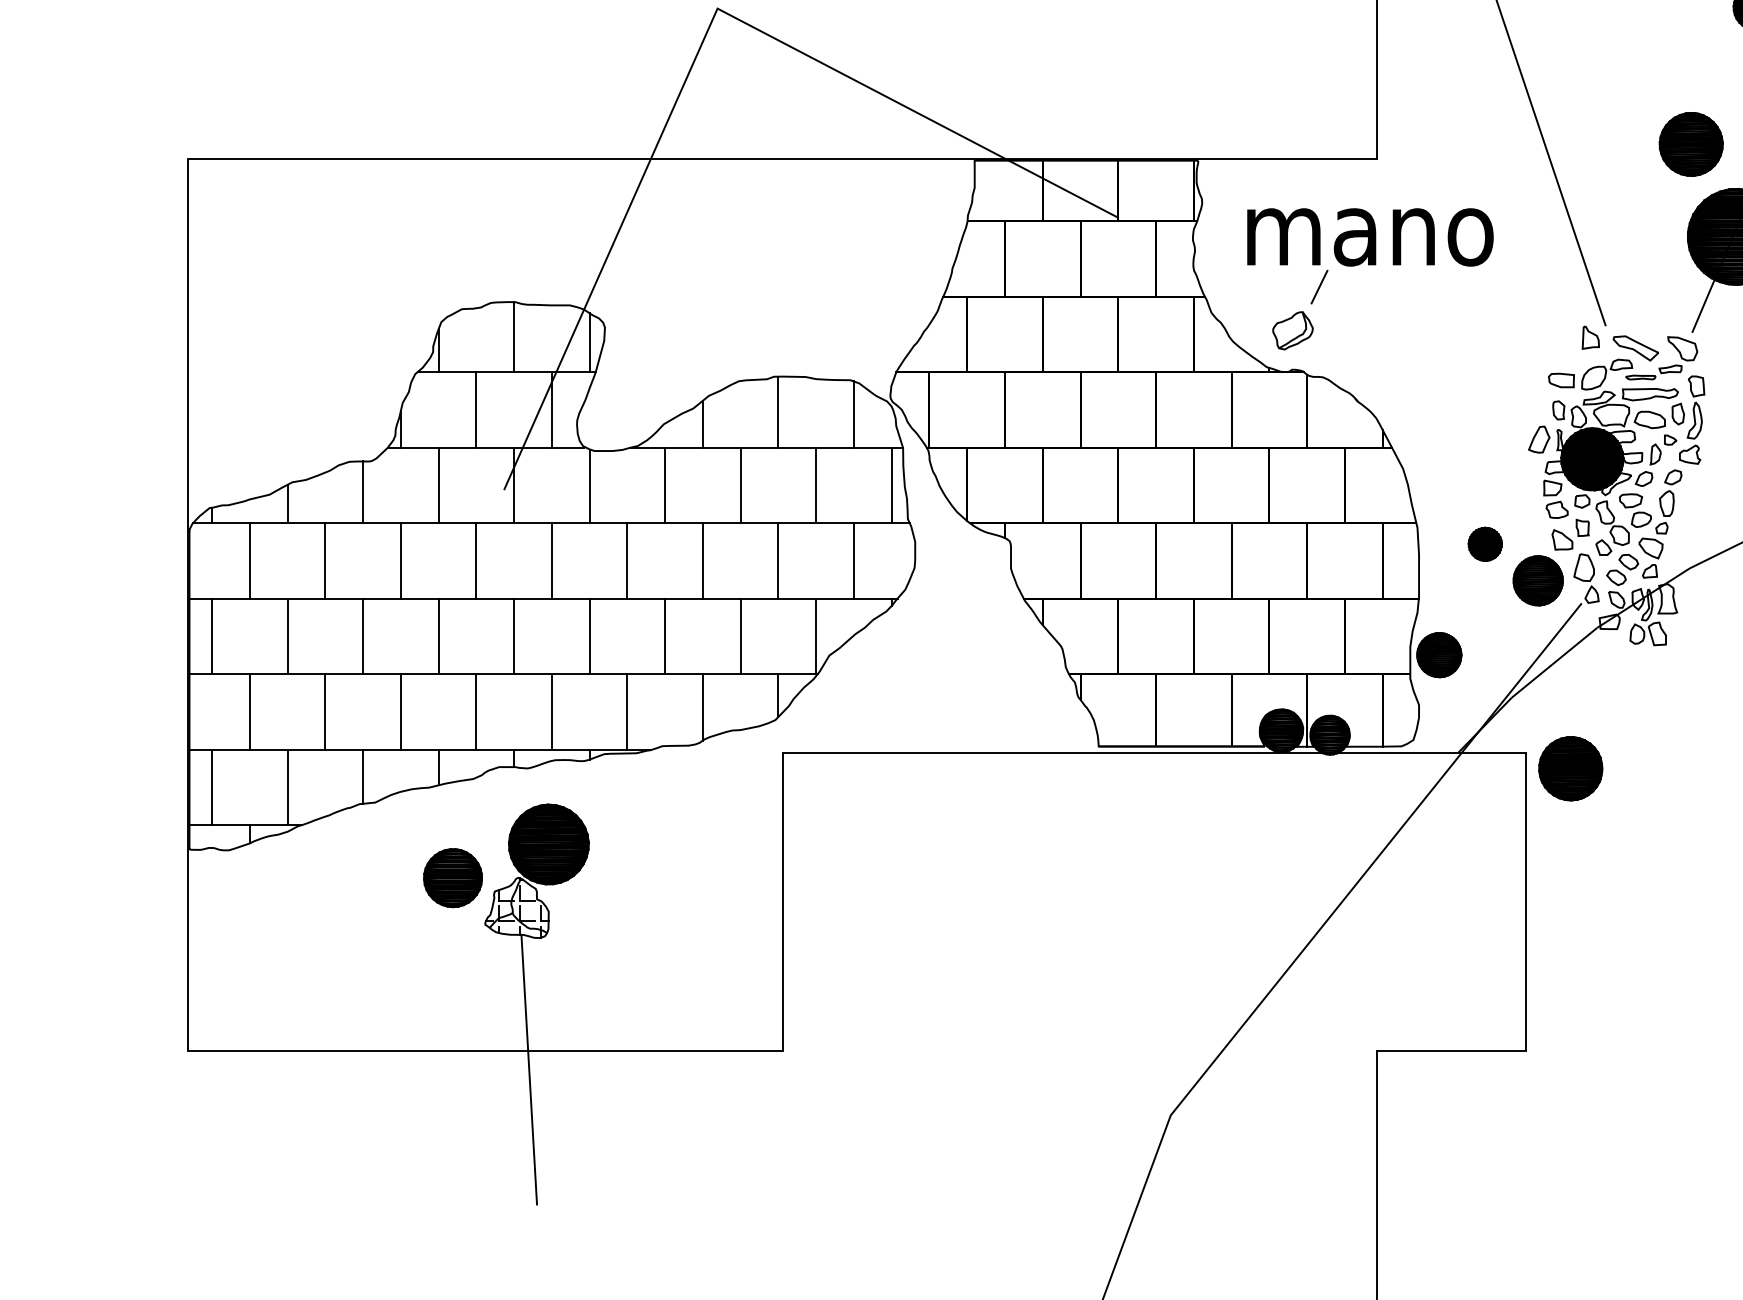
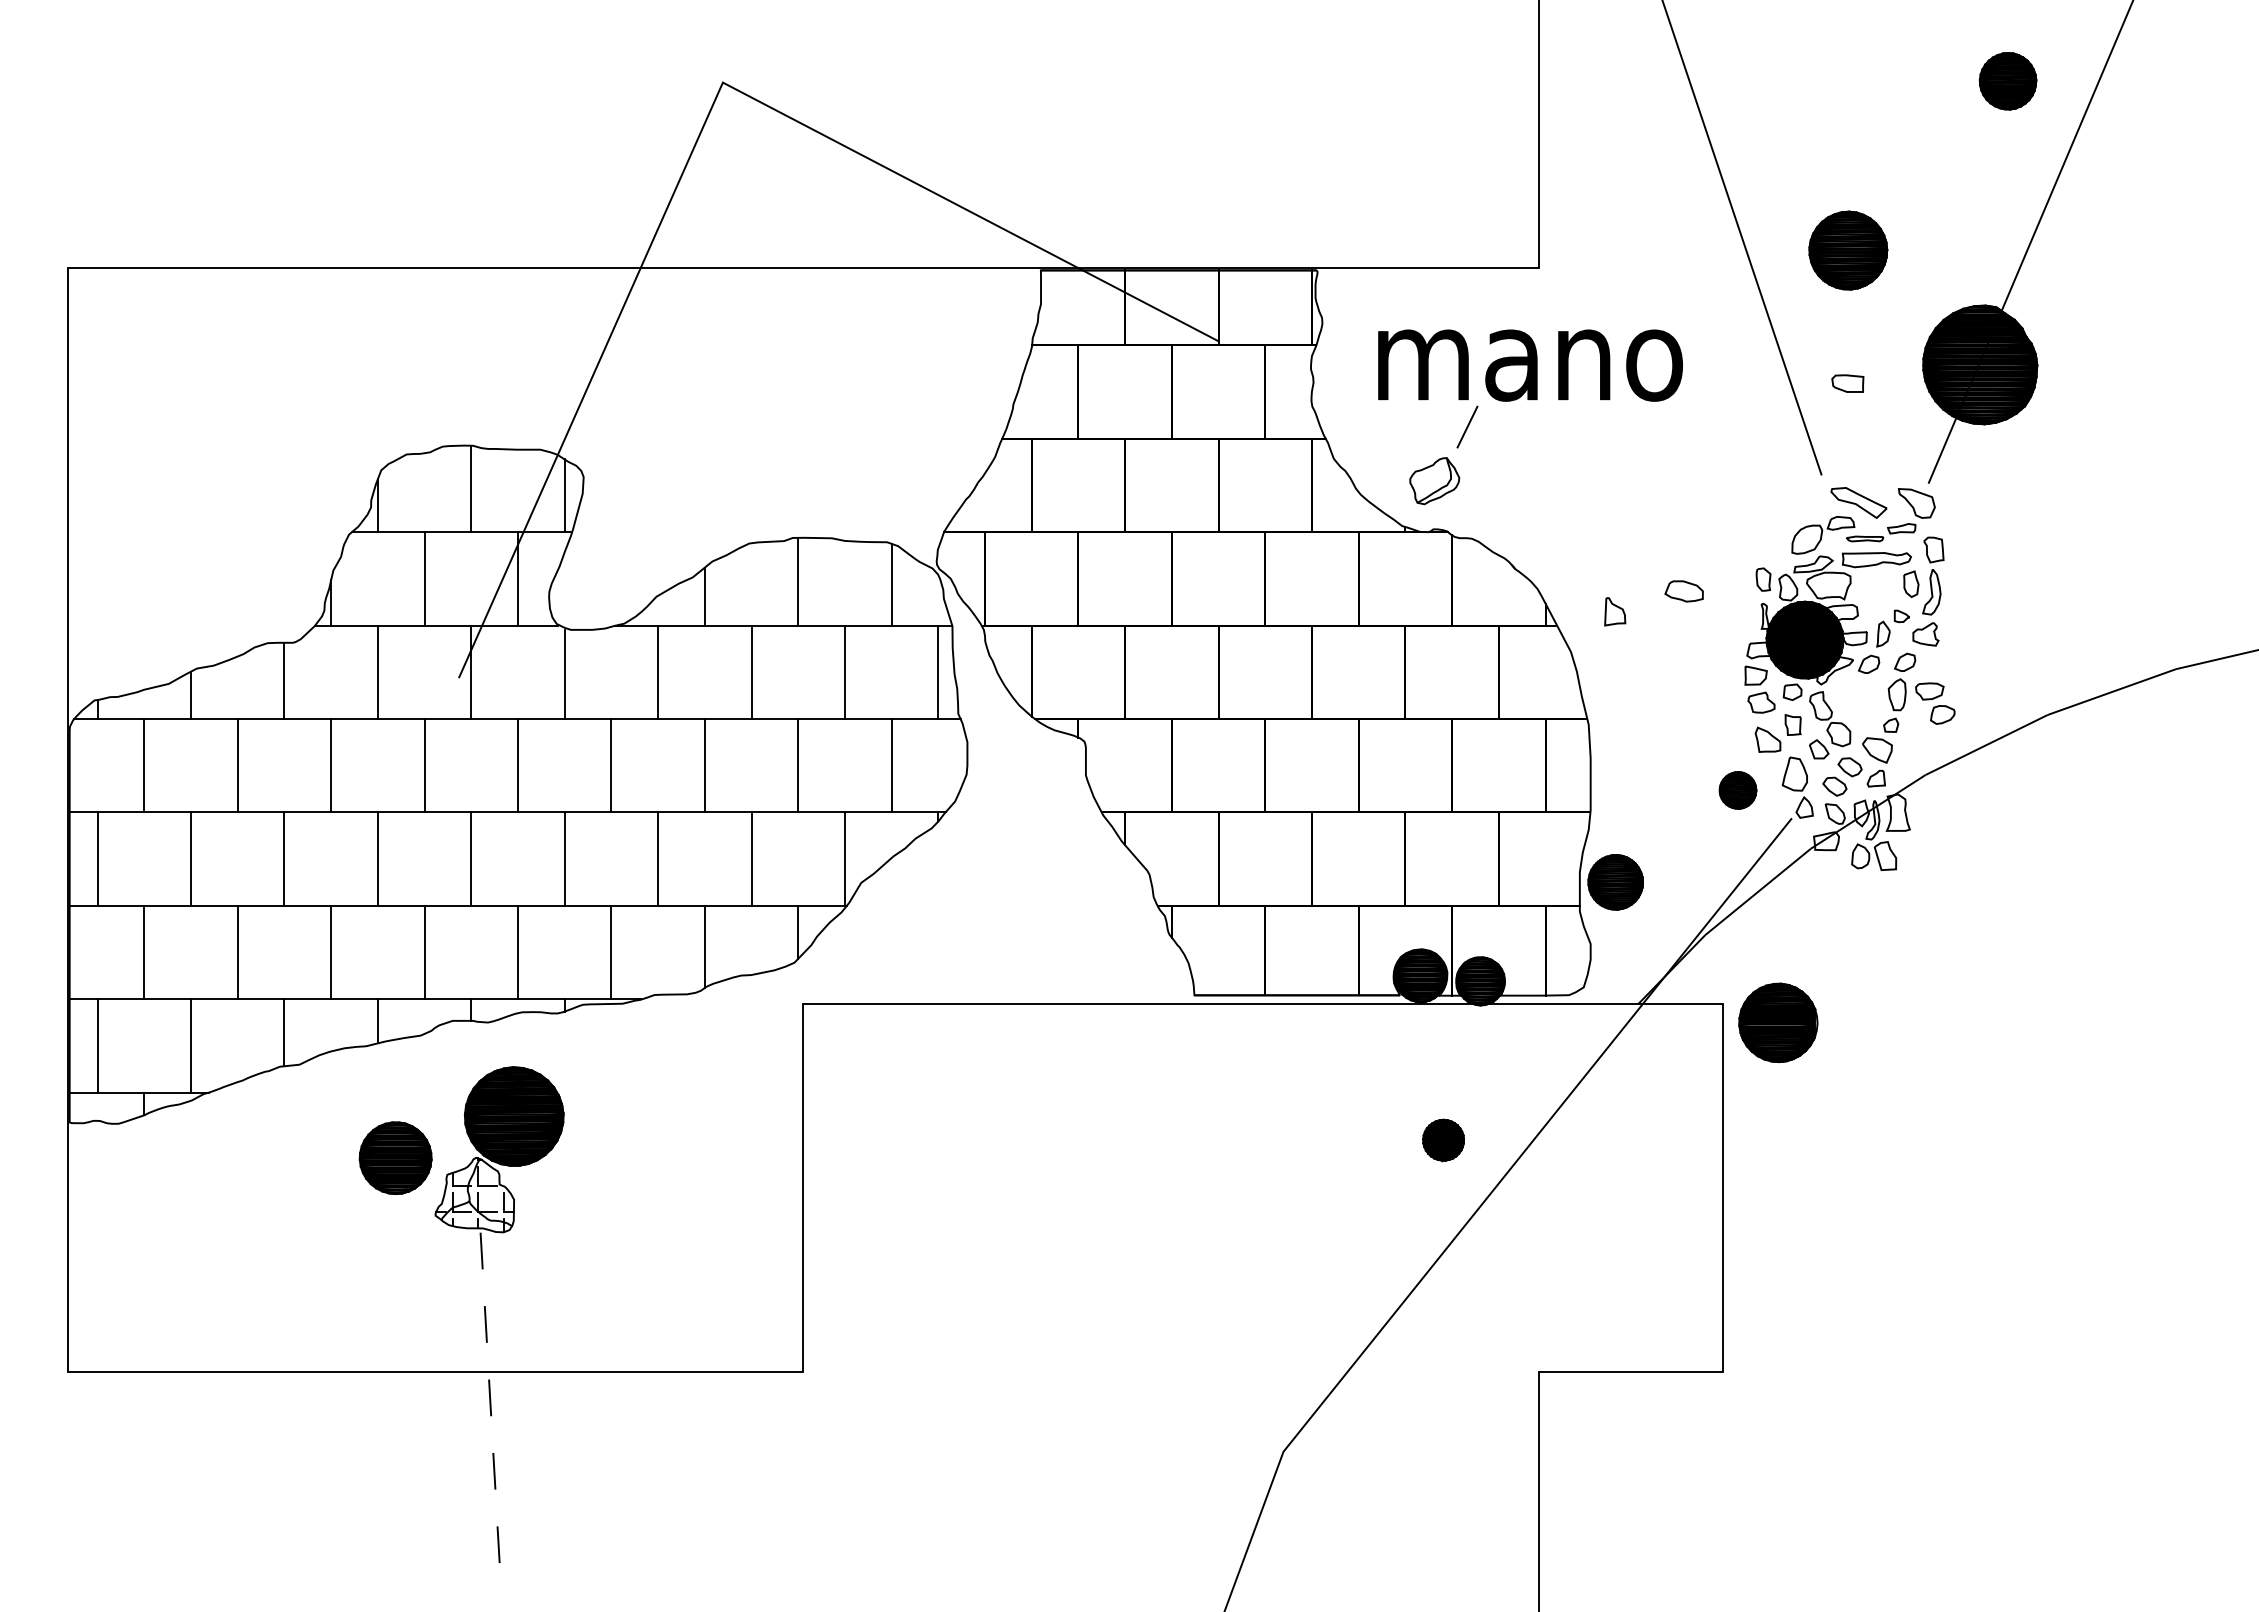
part: (1691, 144) -> (1848, 250), moved
part: (1591, 337) -> (1615, 611), moved
part: (1561, 380) -> (1847, 383), moved
part: (1649, 420) -> (1683, 591), moved
part: (1539, 439) -> (1739, 615), removed
part: (1635, 510) -> (1935, 703), moved
part: (1485, 544) -> (1443, 1140), moved
part: (1537, 580) -> (1737, 790), size x0.6
line: (528, 1069) -> (489, 1394), solid -> dashed

